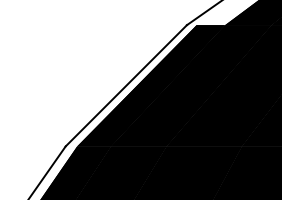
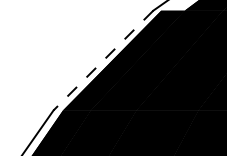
line: (126, 85) -> (103, 60), solid -> dashed

